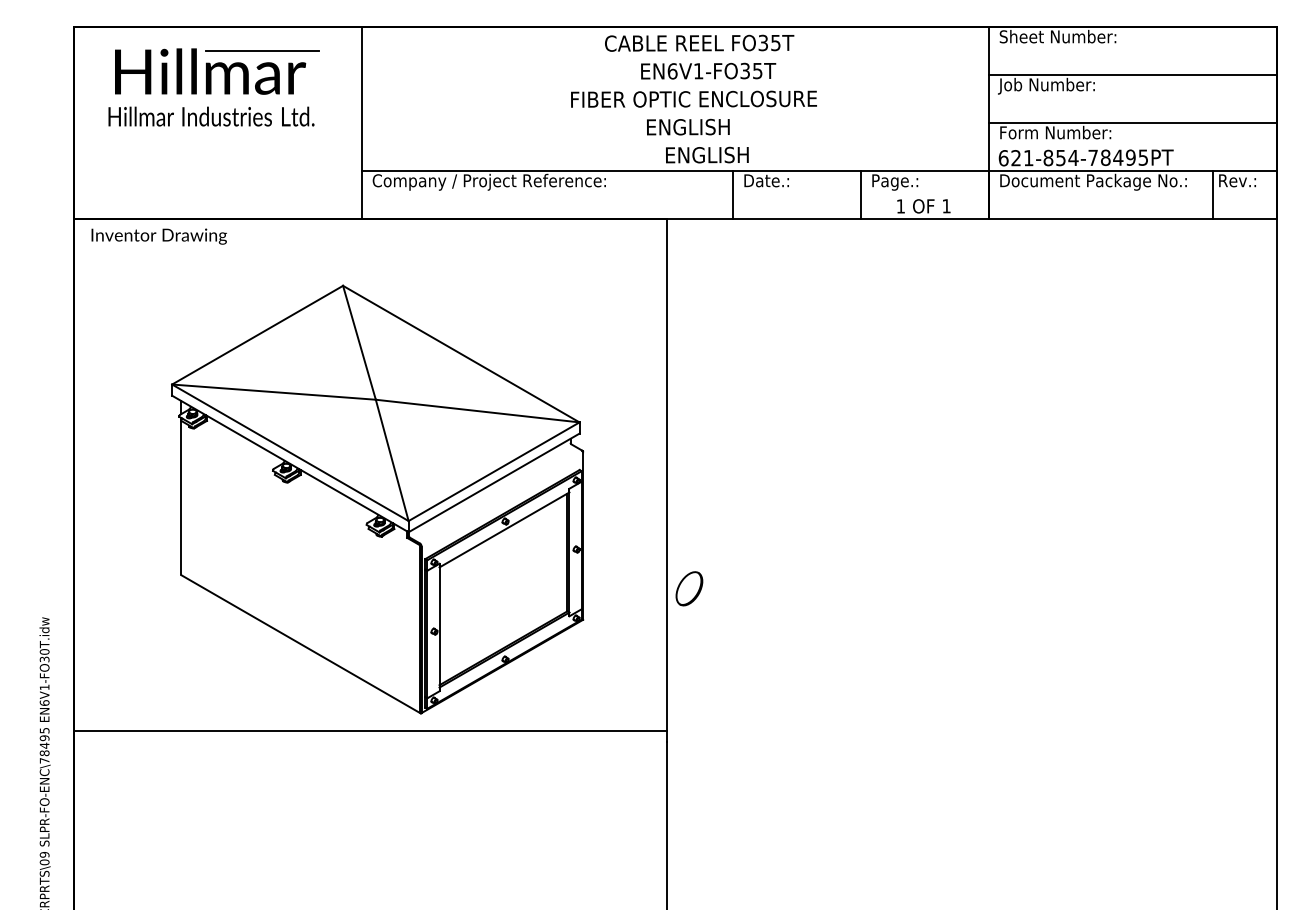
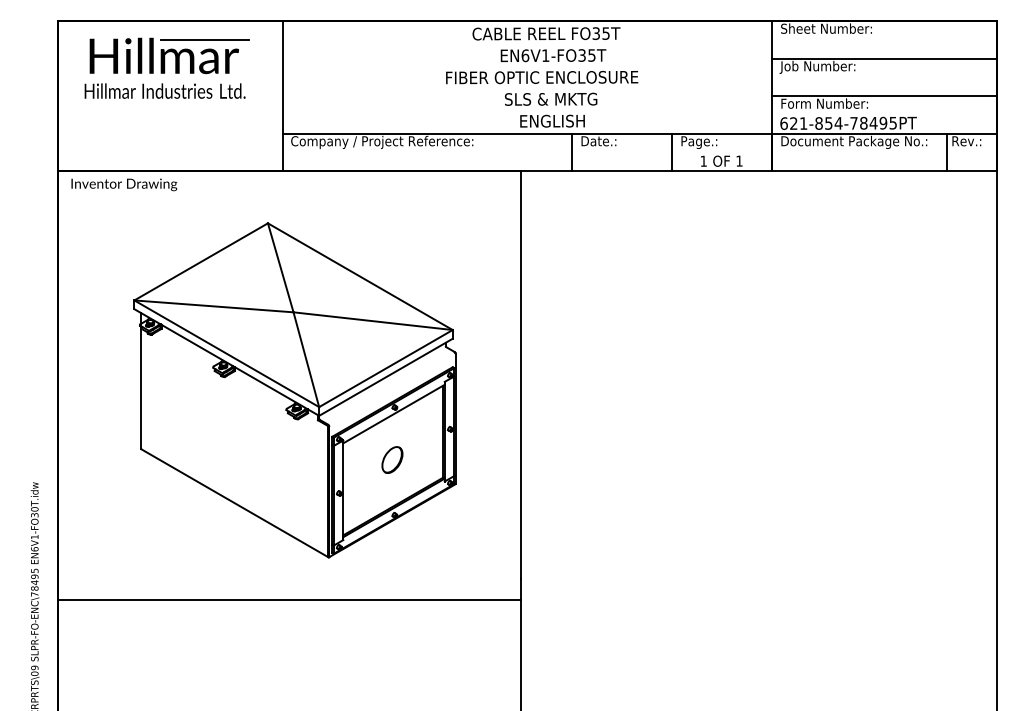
text: (705, 126) -> (551, 98), ENGLISH -> SLS & MKTG
part: (689, 588) -> (392, 459), moved
line: (370, 731) -> (289, 600), moved

